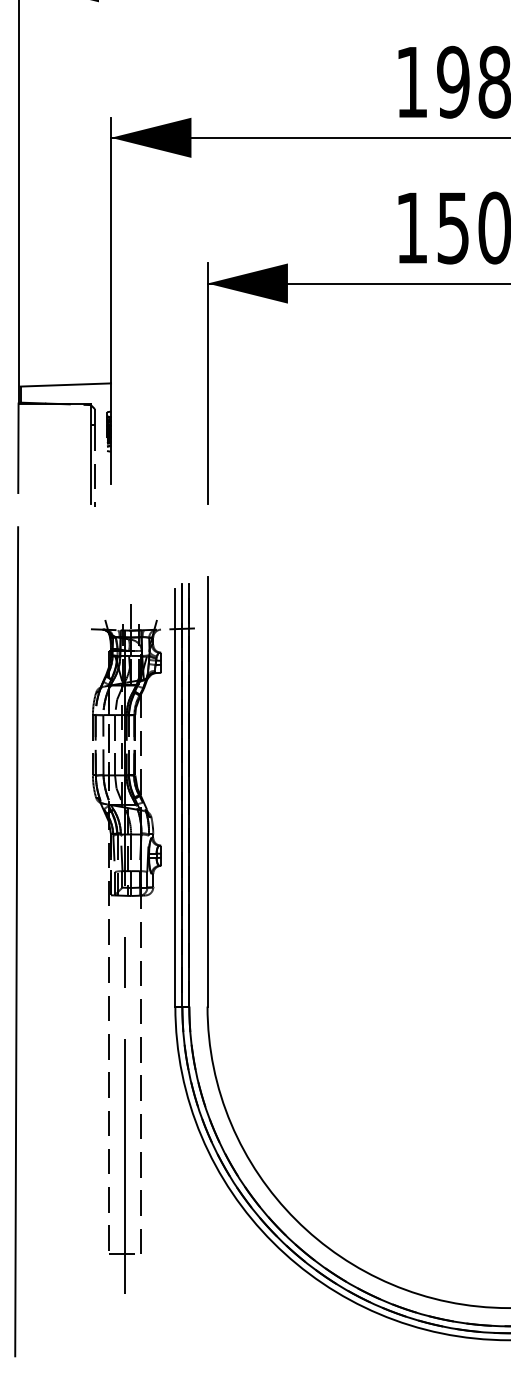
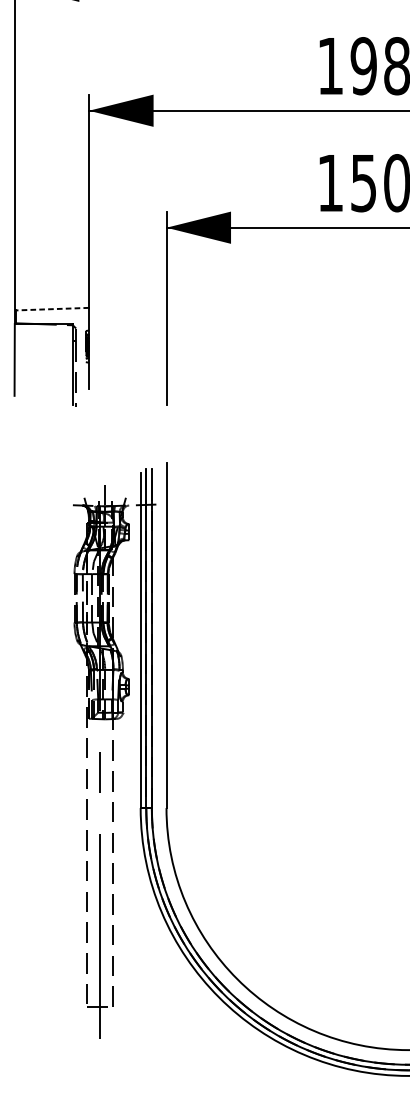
line: (65, 385) -> (52, 309), solid -> dashed
line: (16, 941) -> (13, 755), removed

